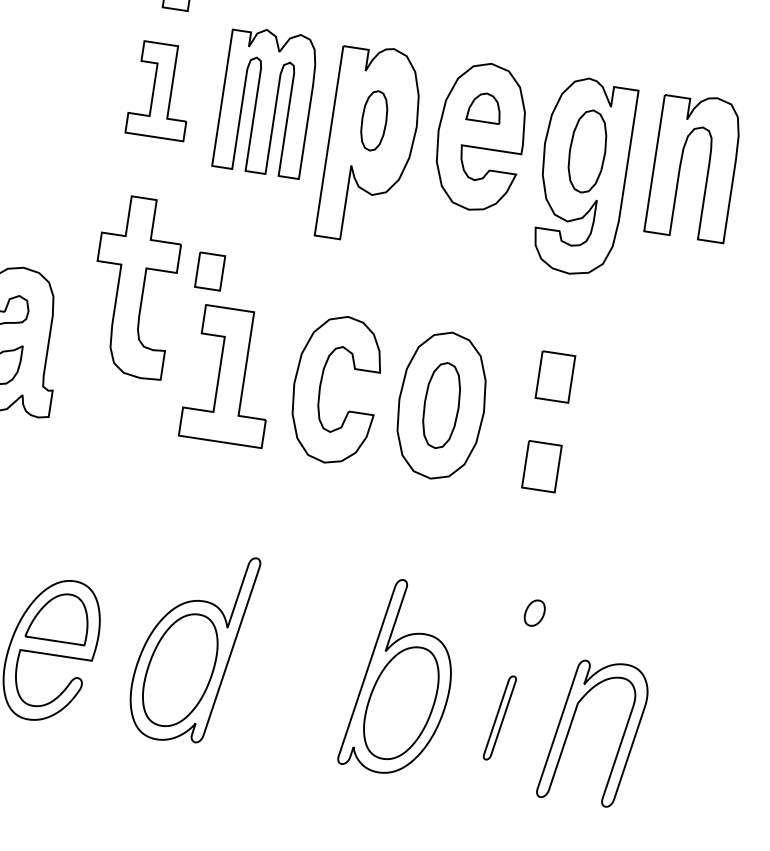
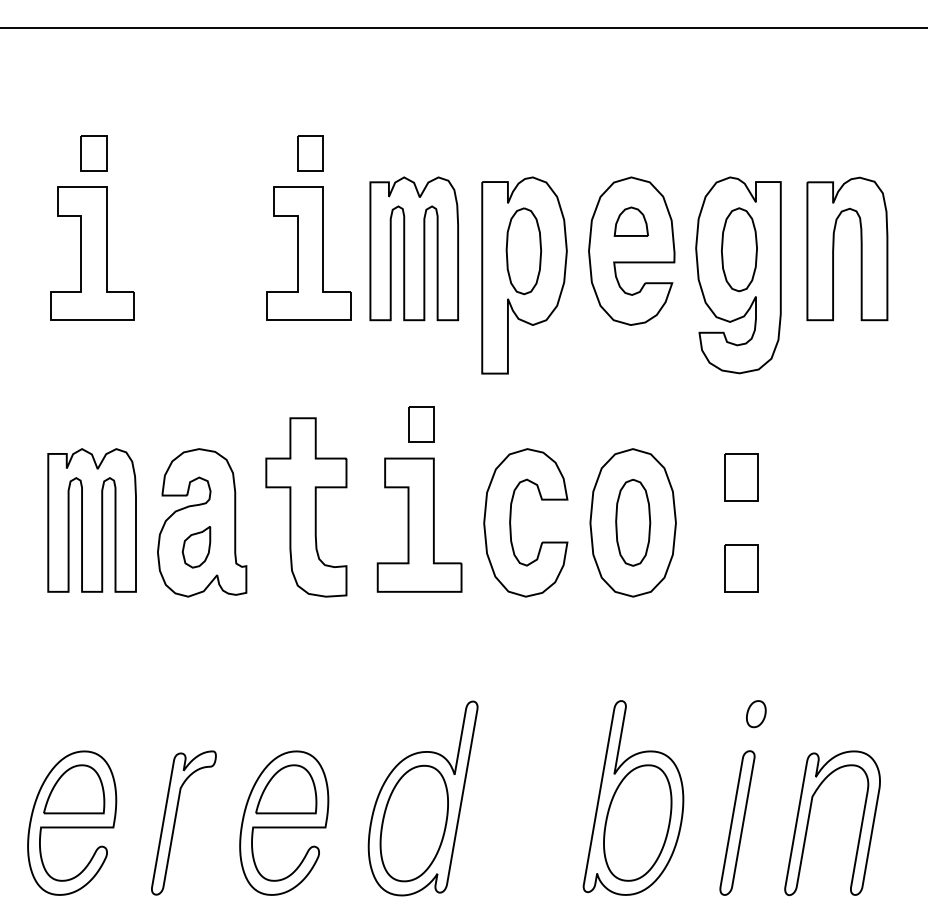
part: (160, 90) -> (308, 253), size x1.43
part: (373, 120) -> (523, 251), size x1.43
part: (210, 271) -> (421, 424), moved
part: (134, 286) -> (306, 507), moved
part: (500, 717) -> (737, 822), size x1.67

